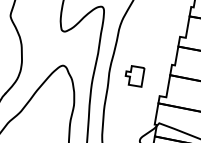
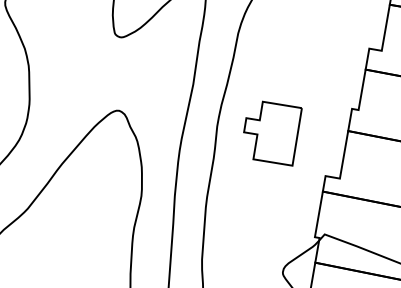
part: (134, 76) -> (271, 133), size x1.43

